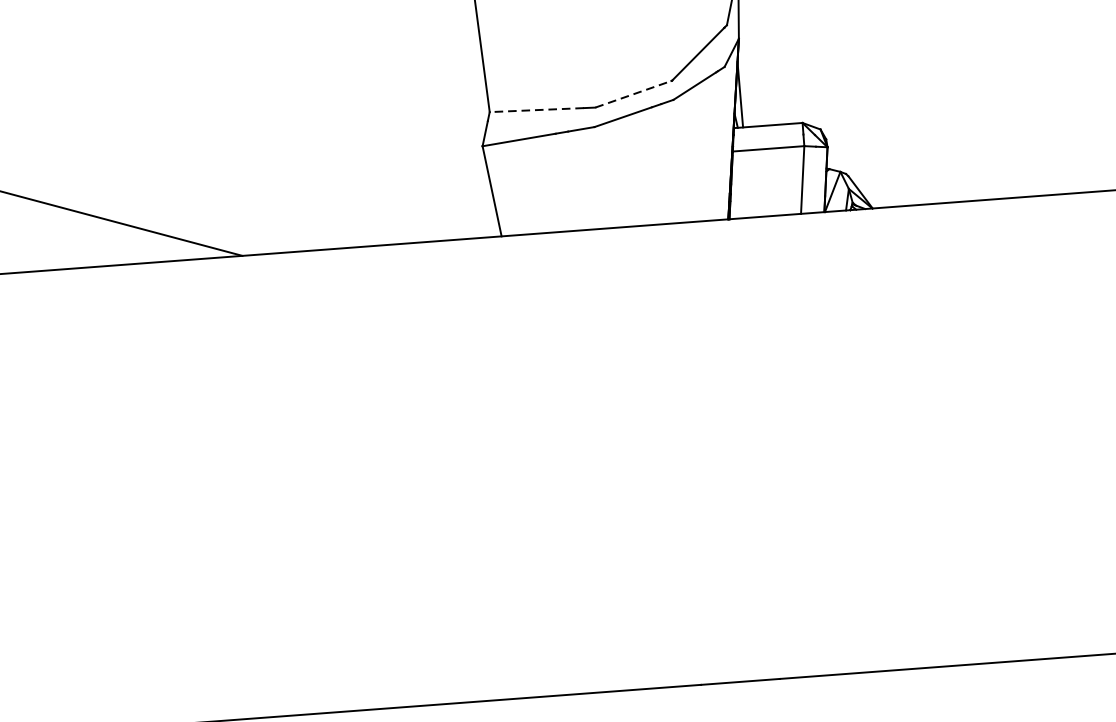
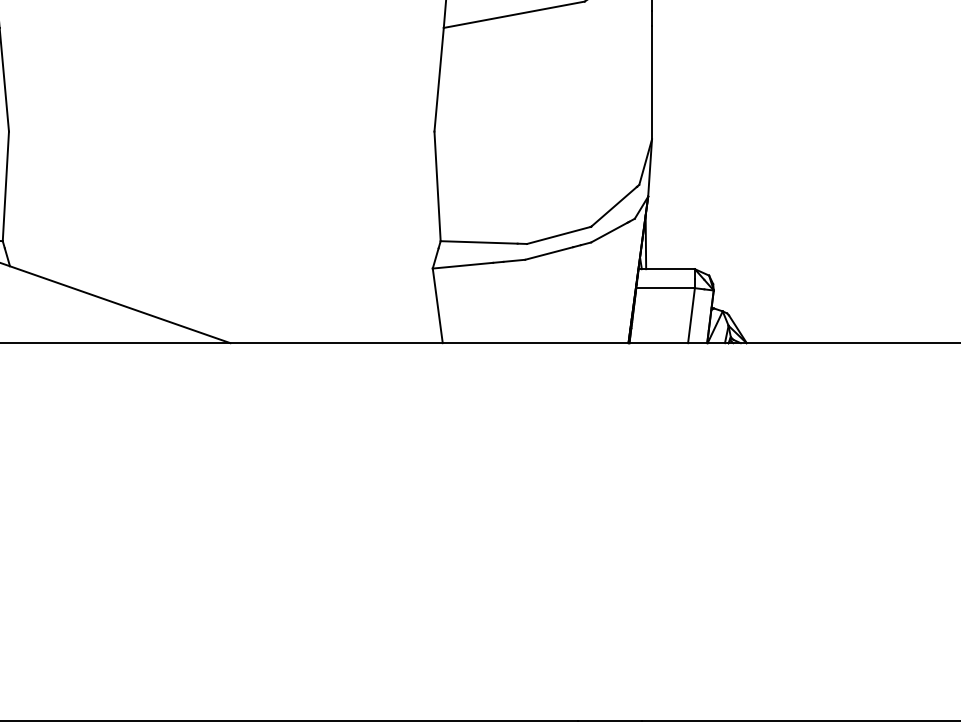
line: (632, 94) -> (558, 235), dashed -> solid
line: (537, 110) -> (479, 242), dashed -> solid

